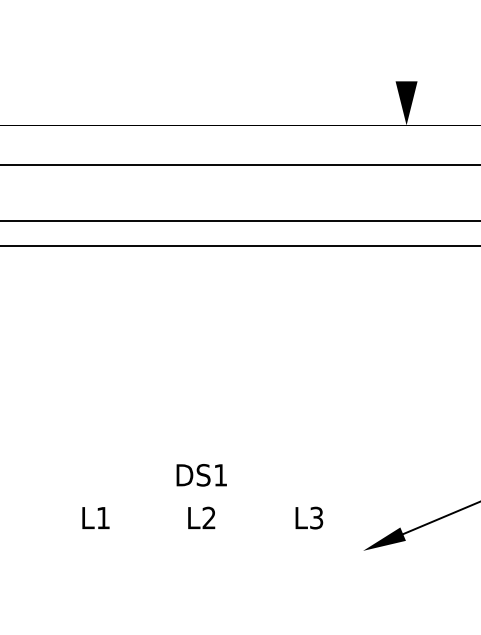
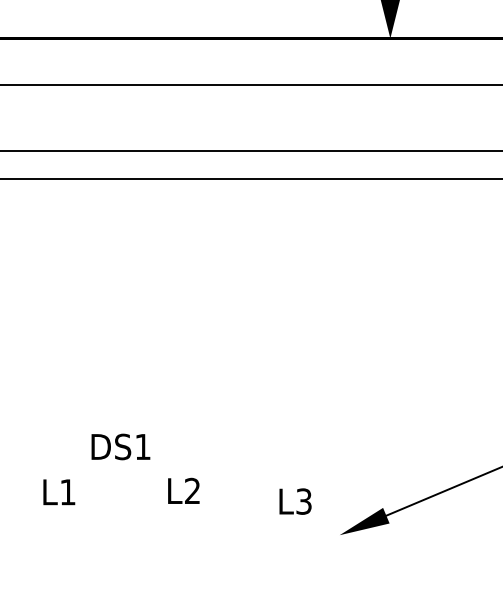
text: (201, 475) -> (120, 447), moved
text: (95, 517) -> (58, 491), moved
text: (201, 517) -> (183, 490), moved
text: (309, 517) -> (295, 500), moved

